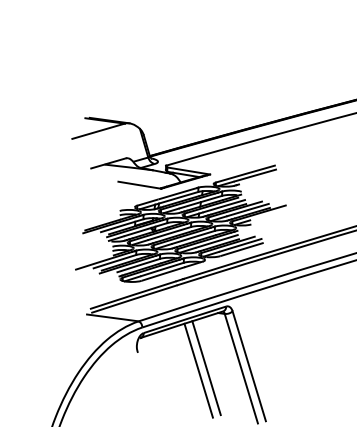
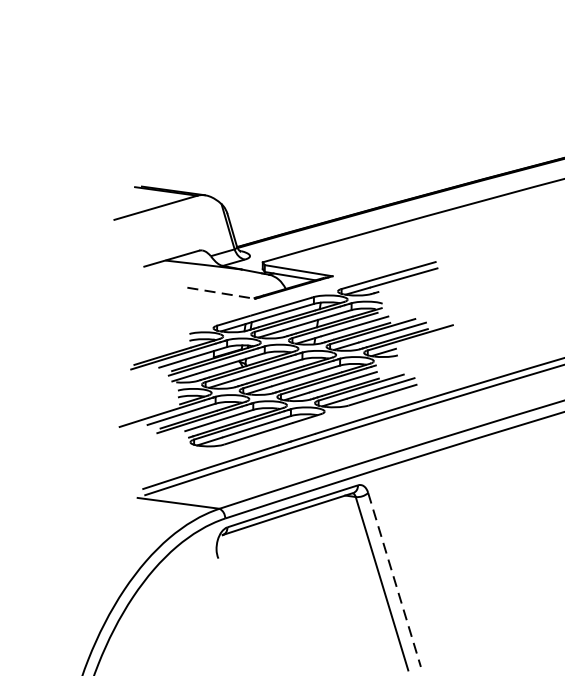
line: (139, 185) -> (220, 293), solid -> dashed
line: (249, 366) -> (394, 580), solid -> dashed
line: (206, 368) -> (326, 583), removed
line: (198, 370) -> (314, 586), removed

